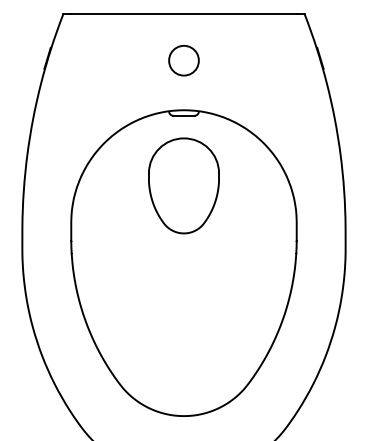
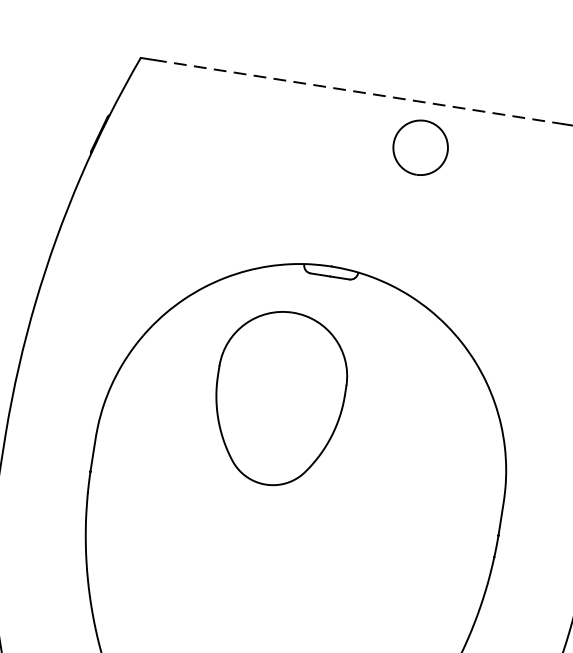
line: (184, 13) -> (359, 91), solid -> dashed
part: (183, 60) -> (419, 147), moved
part: (183, 185) -> (278, 397), moved

